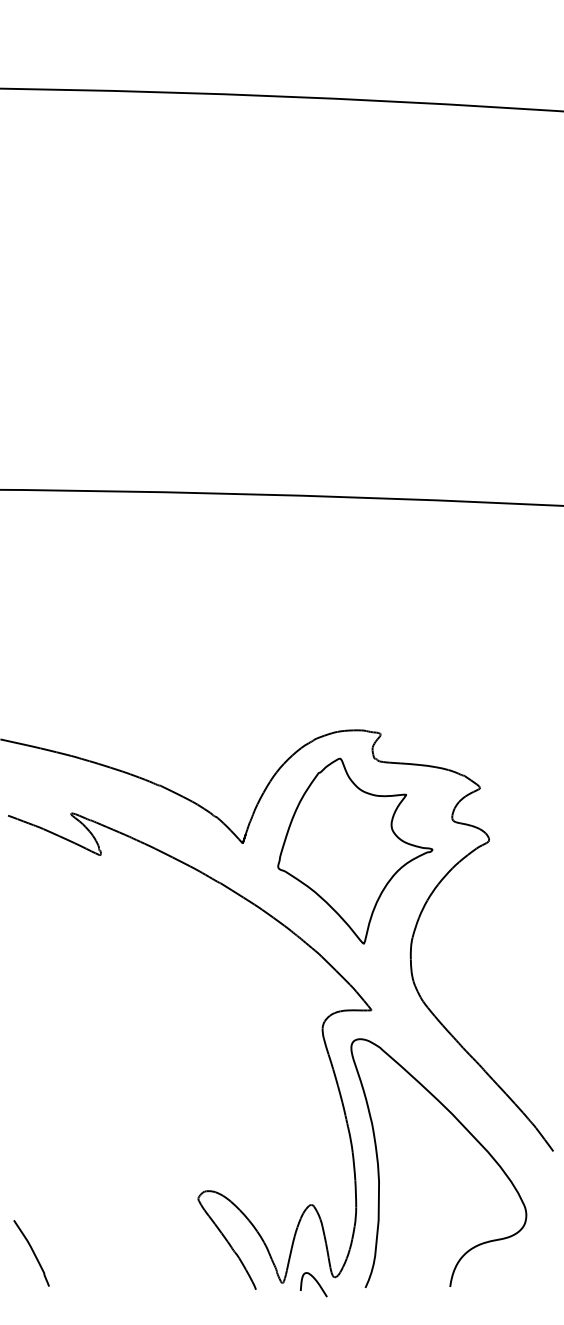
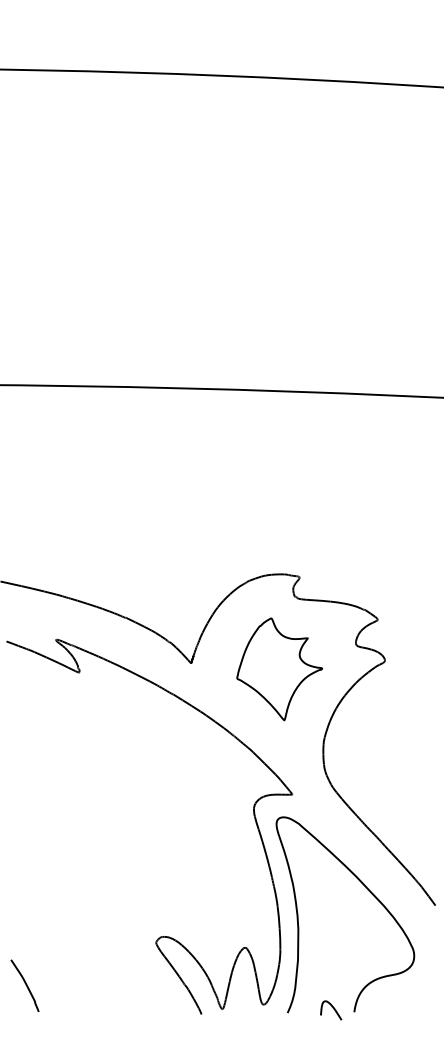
part: (355, 850) -> (279, 668), size x0.7
curve: (315, 1281) -> (332, 1007), moved

